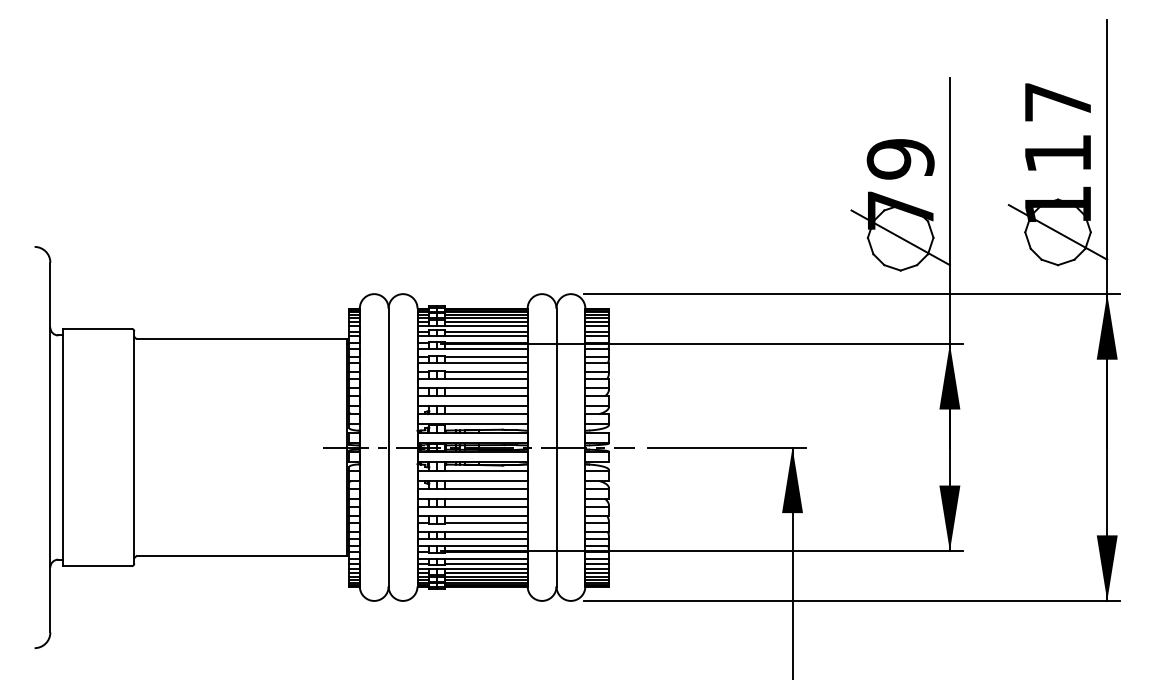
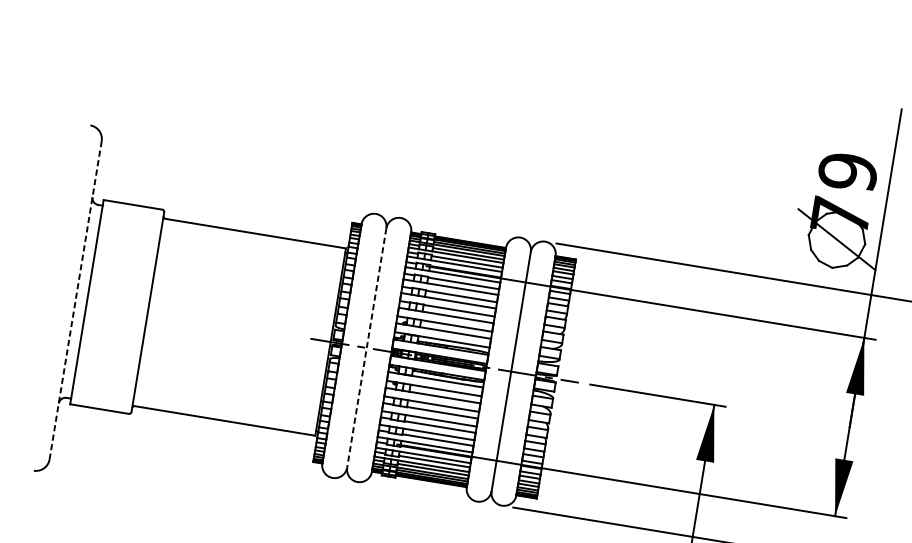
line: (50, 447) -> (75, 300), solid -> dashed
line: (388, 447) -> (366, 347), solid -> dashed

